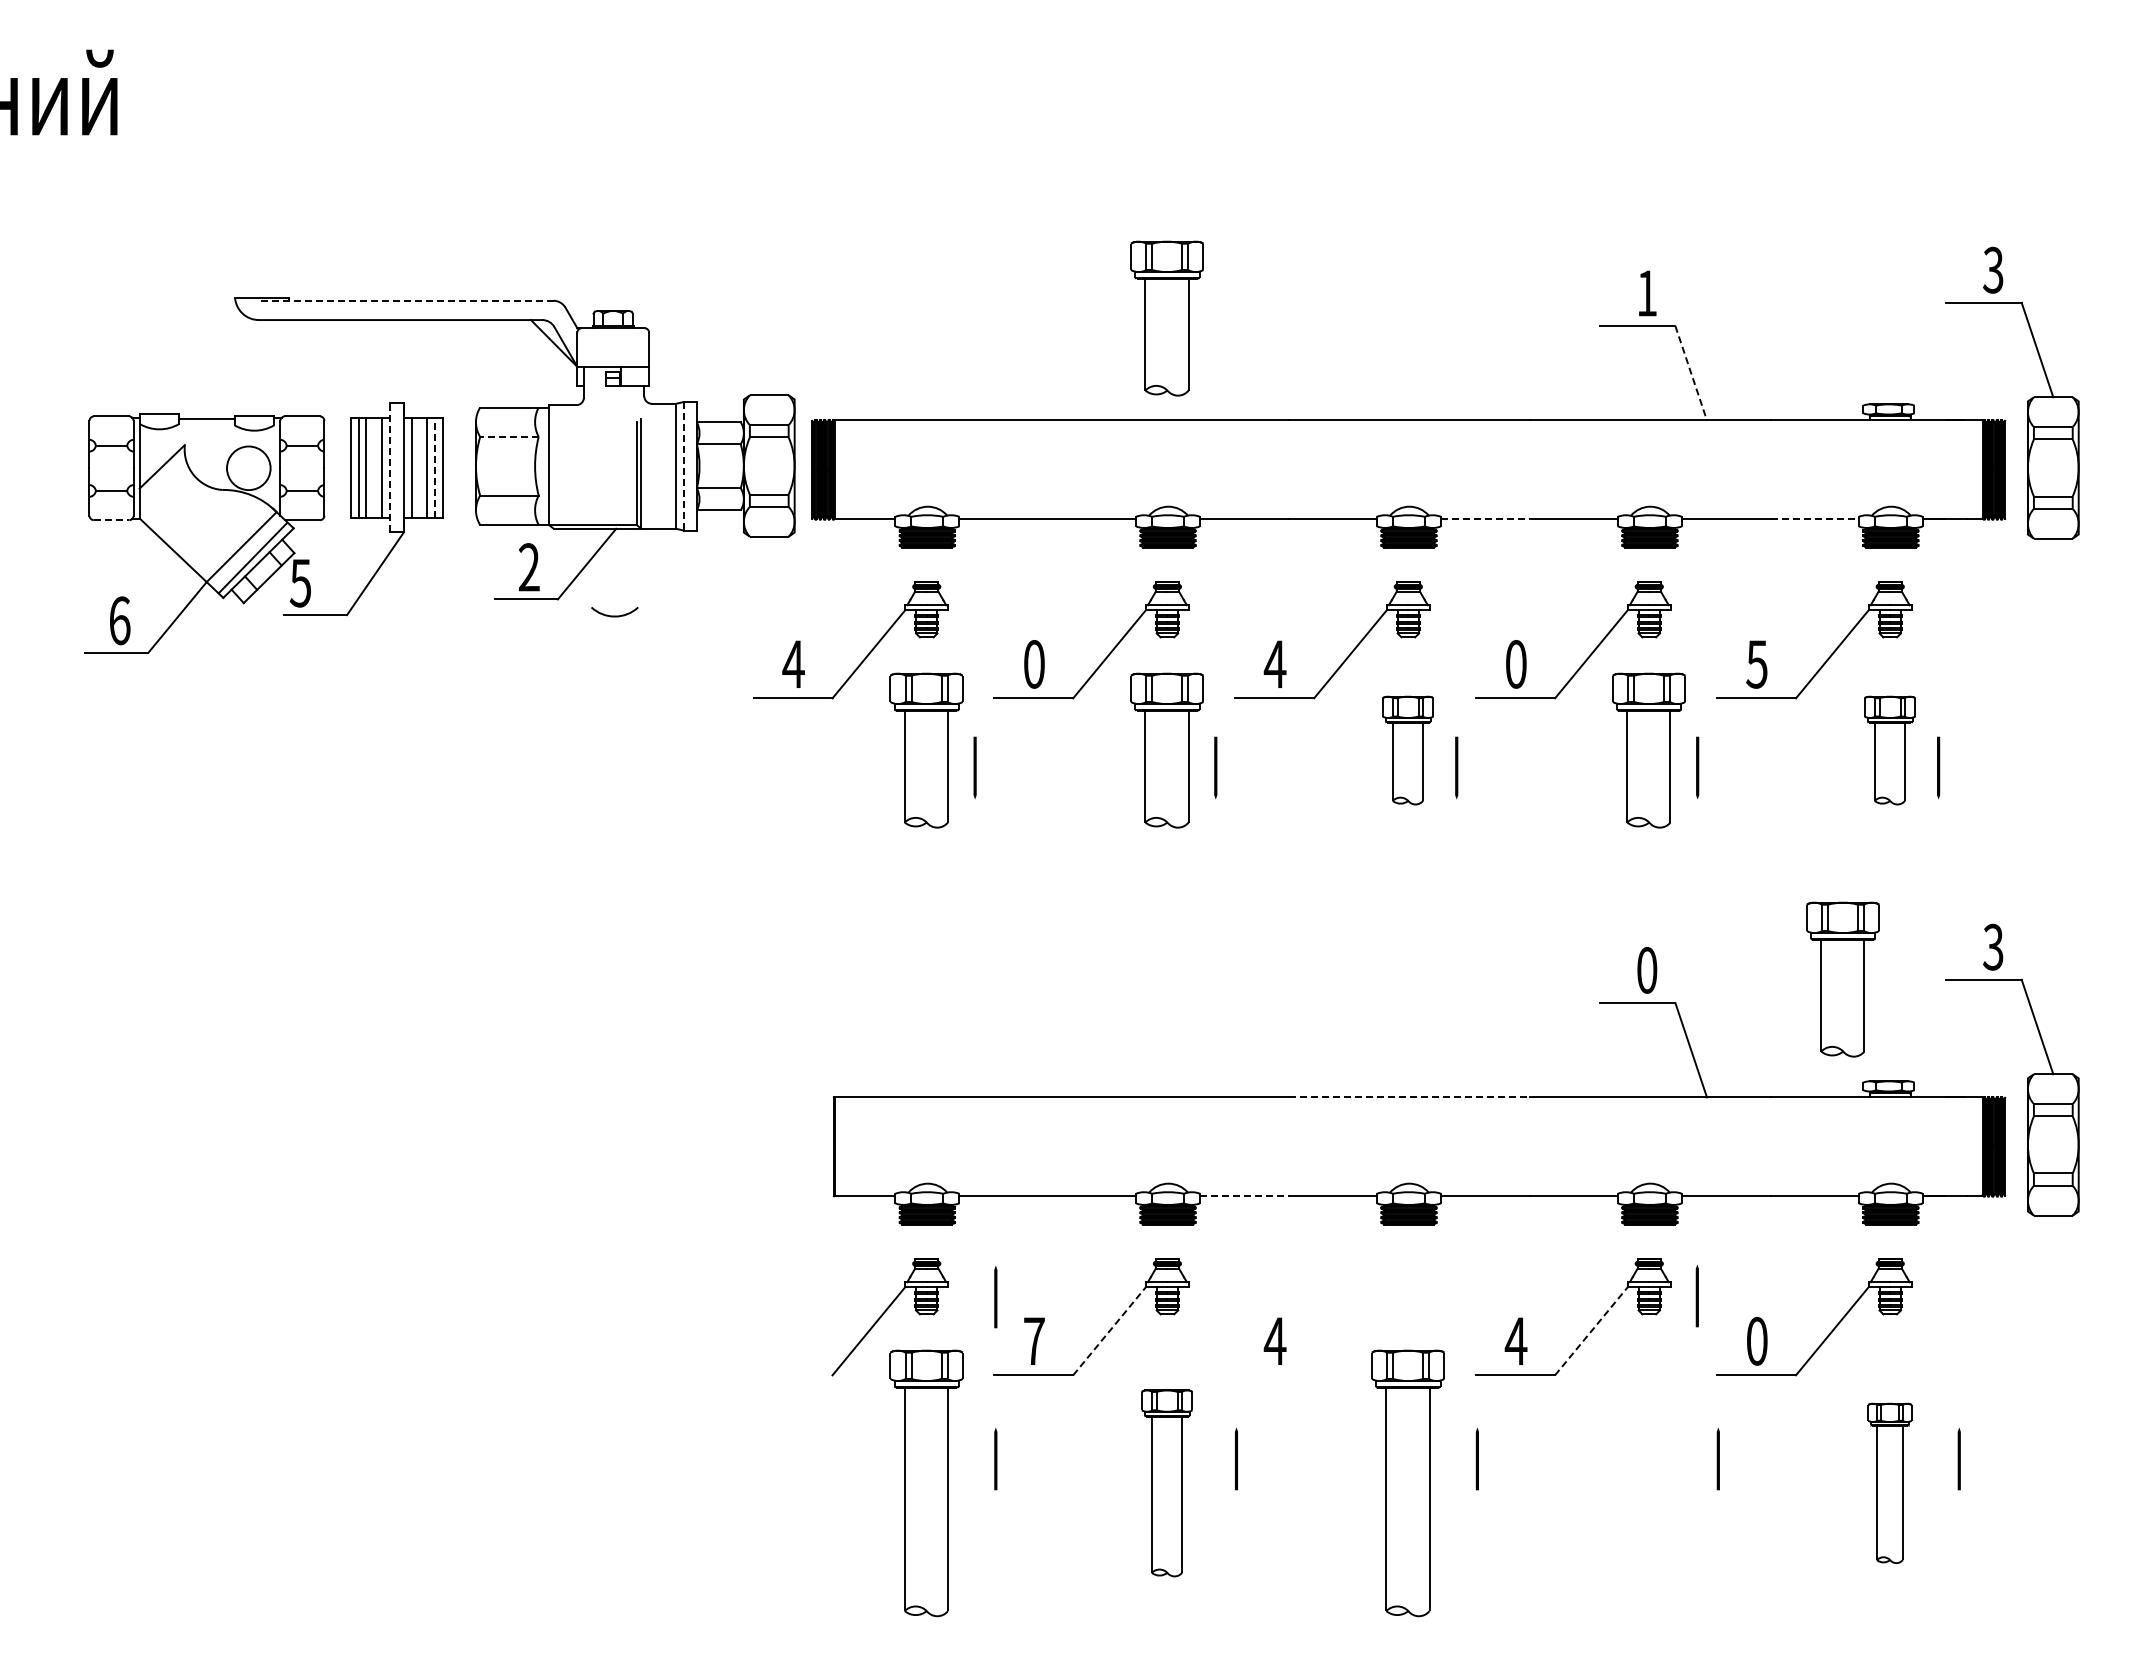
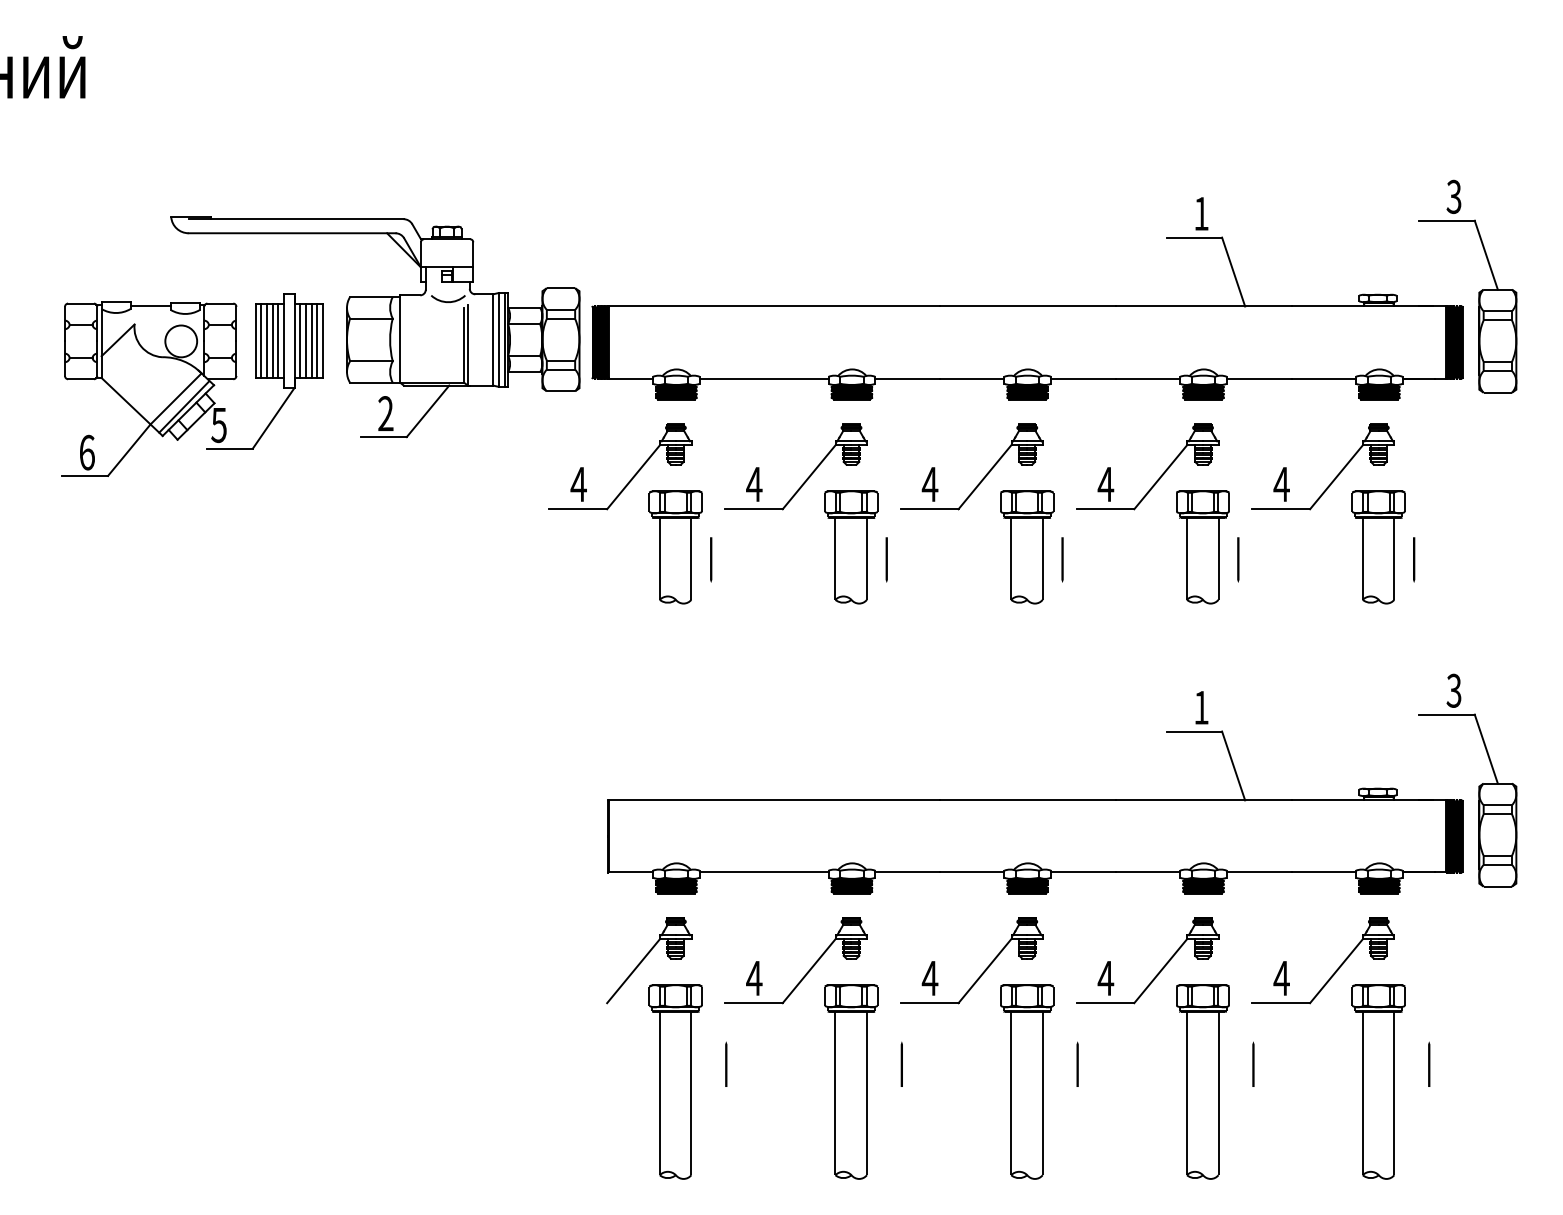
line: (406, 300) -> (296, 218), dashed -> solid
part: (1166, 318) -> (850, 232), removed
line: (1691, 373) -> (1233, 272), dashed -> solid
line: (508, 436) -> (370, 318), dashed -> solid
line: (683, 466) -> (498, 340), dashed -> solid
line: (692, 466) -> (504, 340), added
line: (374, 467) -> (272, 340), added
line: (389, 467) -> (283, 340), dashed -> solid
line: (419, 467) -> (305, 340), added
line: (435, 467) -> (317, 340), dashed -> solid
line: (1485, 519) -> (1083, 378), dashed -> solid
line: (1815, 519) -> (1324, 378), dashed -> solid
line: (111, 520) -> (81, 379), dashed -> solid
arc: (614, 615) -> (448, 301), moved
text: (1033, 664) -> (753, 484), 0 -> 4
text: (1515, 664) -> (1105, 484), 0 -> 4
text: (1756, 664) -> (1281, 484), 5 -> 4
part: (1407, 750) -> (1026, 547), size x1.43
part: (1889, 750) -> (1378, 547), size x1.43
text: (1647, 970) -> (1201, 707), 0 -> 1
part: (1842, 979) -> (1344, 714), removed
line: (1409, 1097) -> (1028, 800), dashed -> solid
line: (1244, 1196) -> (907, 872), dashed -> solid
line: (1696, 1296) -> (1237, 945), removed
line: (995, 1297) -> (726, 946), removed
line: (1109, 1330) -> (809, 970), dashed -> solid
part: (1349, 1330) -> (984, 970), added
line: (1591, 1330) -> (1160, 970), dashed -> solid
text: (1033, 1340) -> (753, 977), 7 -> 4
text: (1756, 1340) -> (1281, 977), 0 -> 4
part: (1166, 1483) -> (850, 1082), size x1.43
part: (1648, 1483) -> (1202, 1082), added
part: (1889, 1483) -> (1378, 1082), size x1.67

